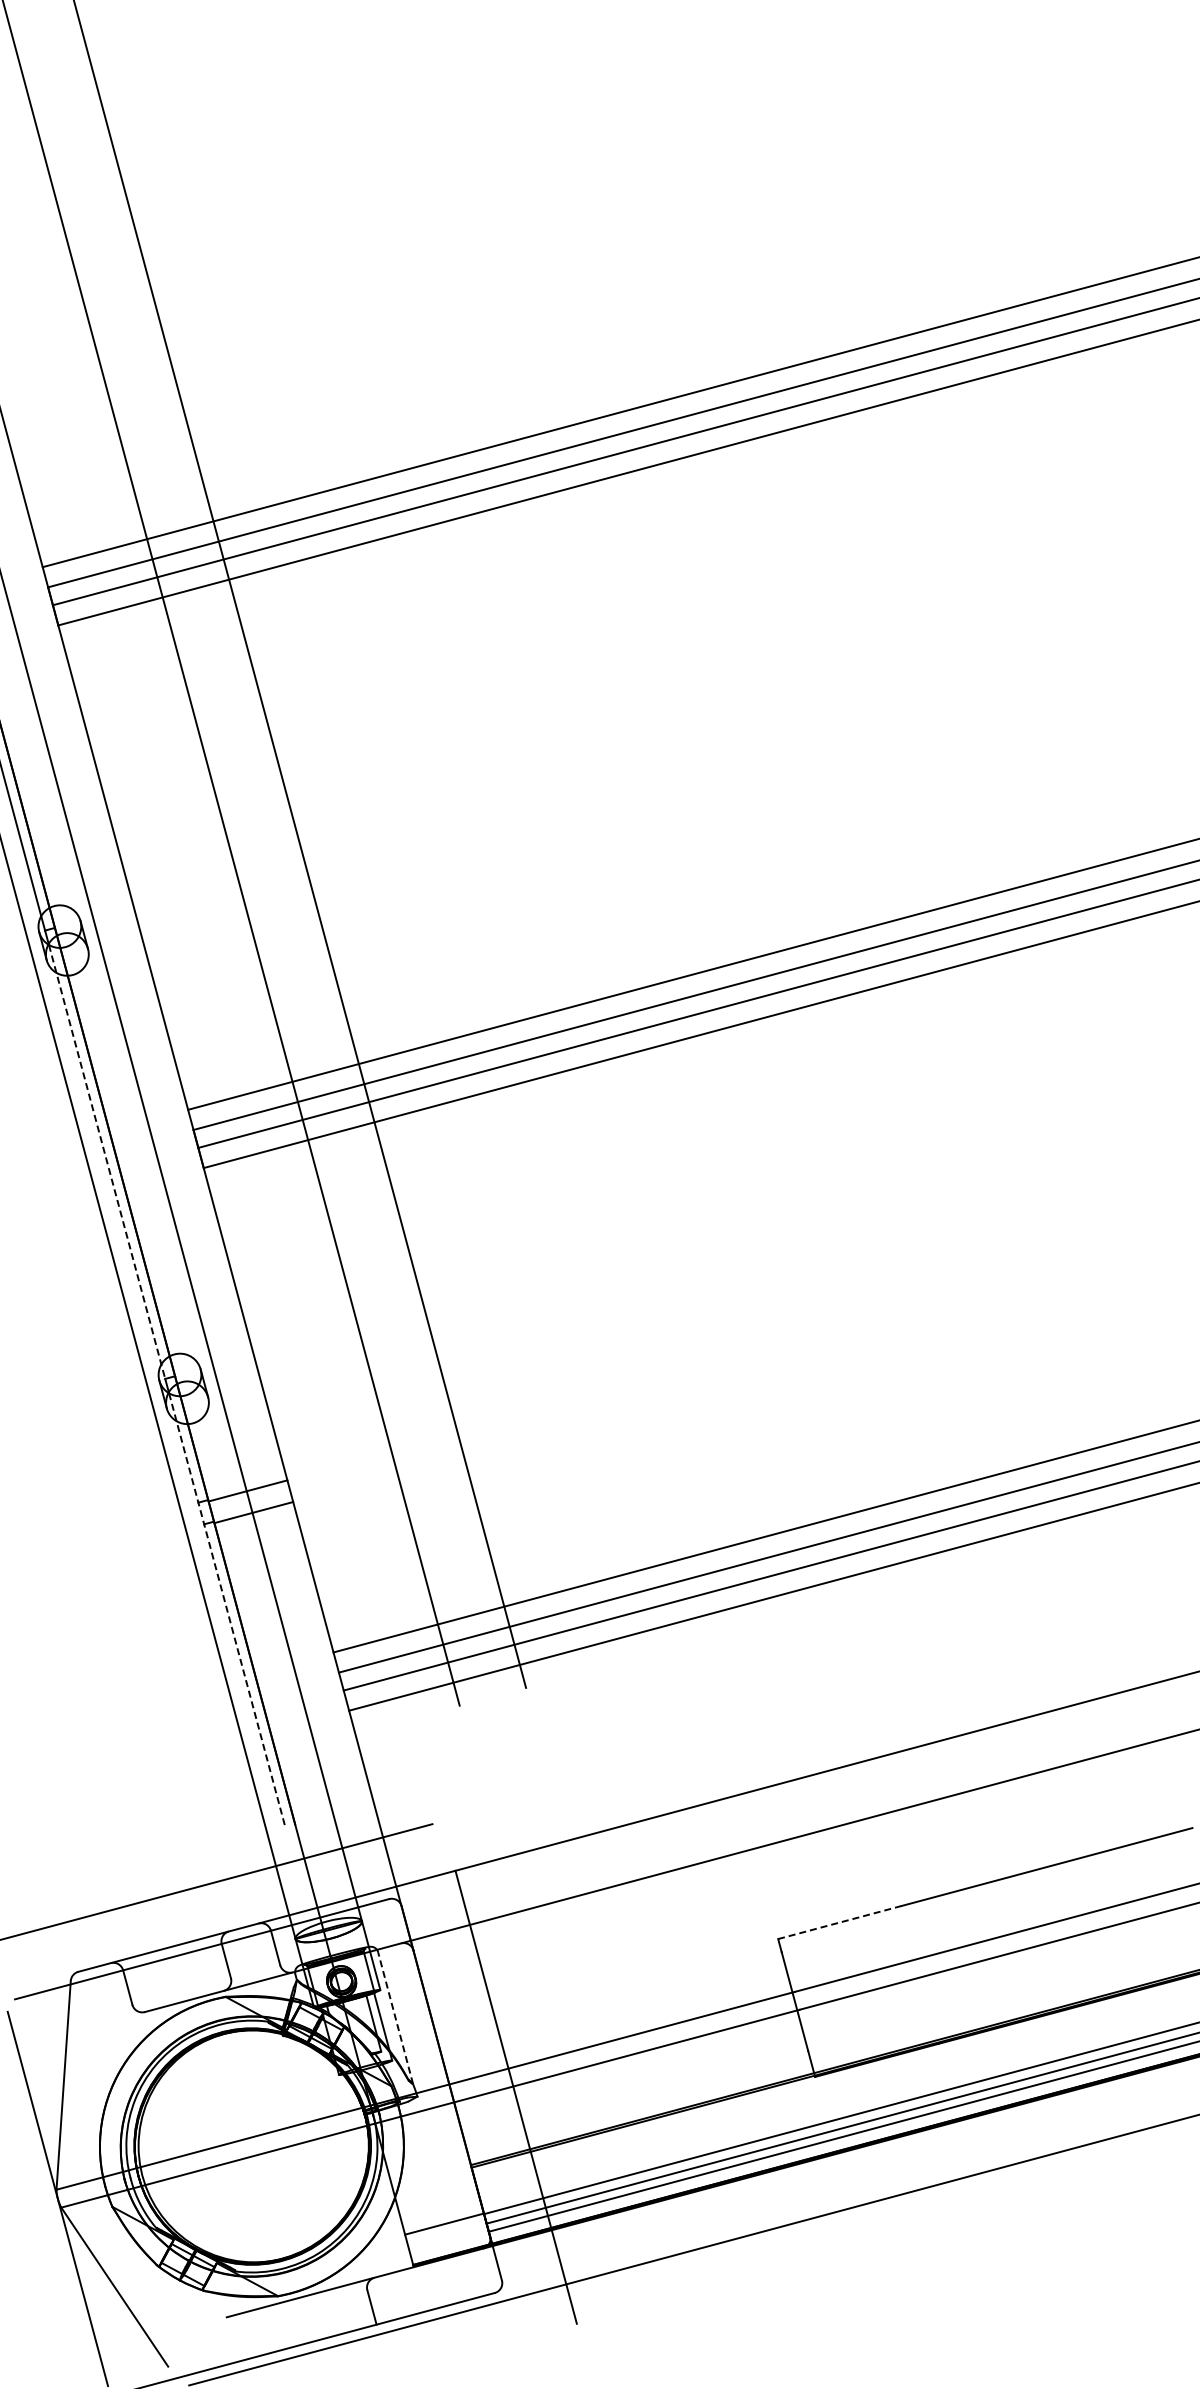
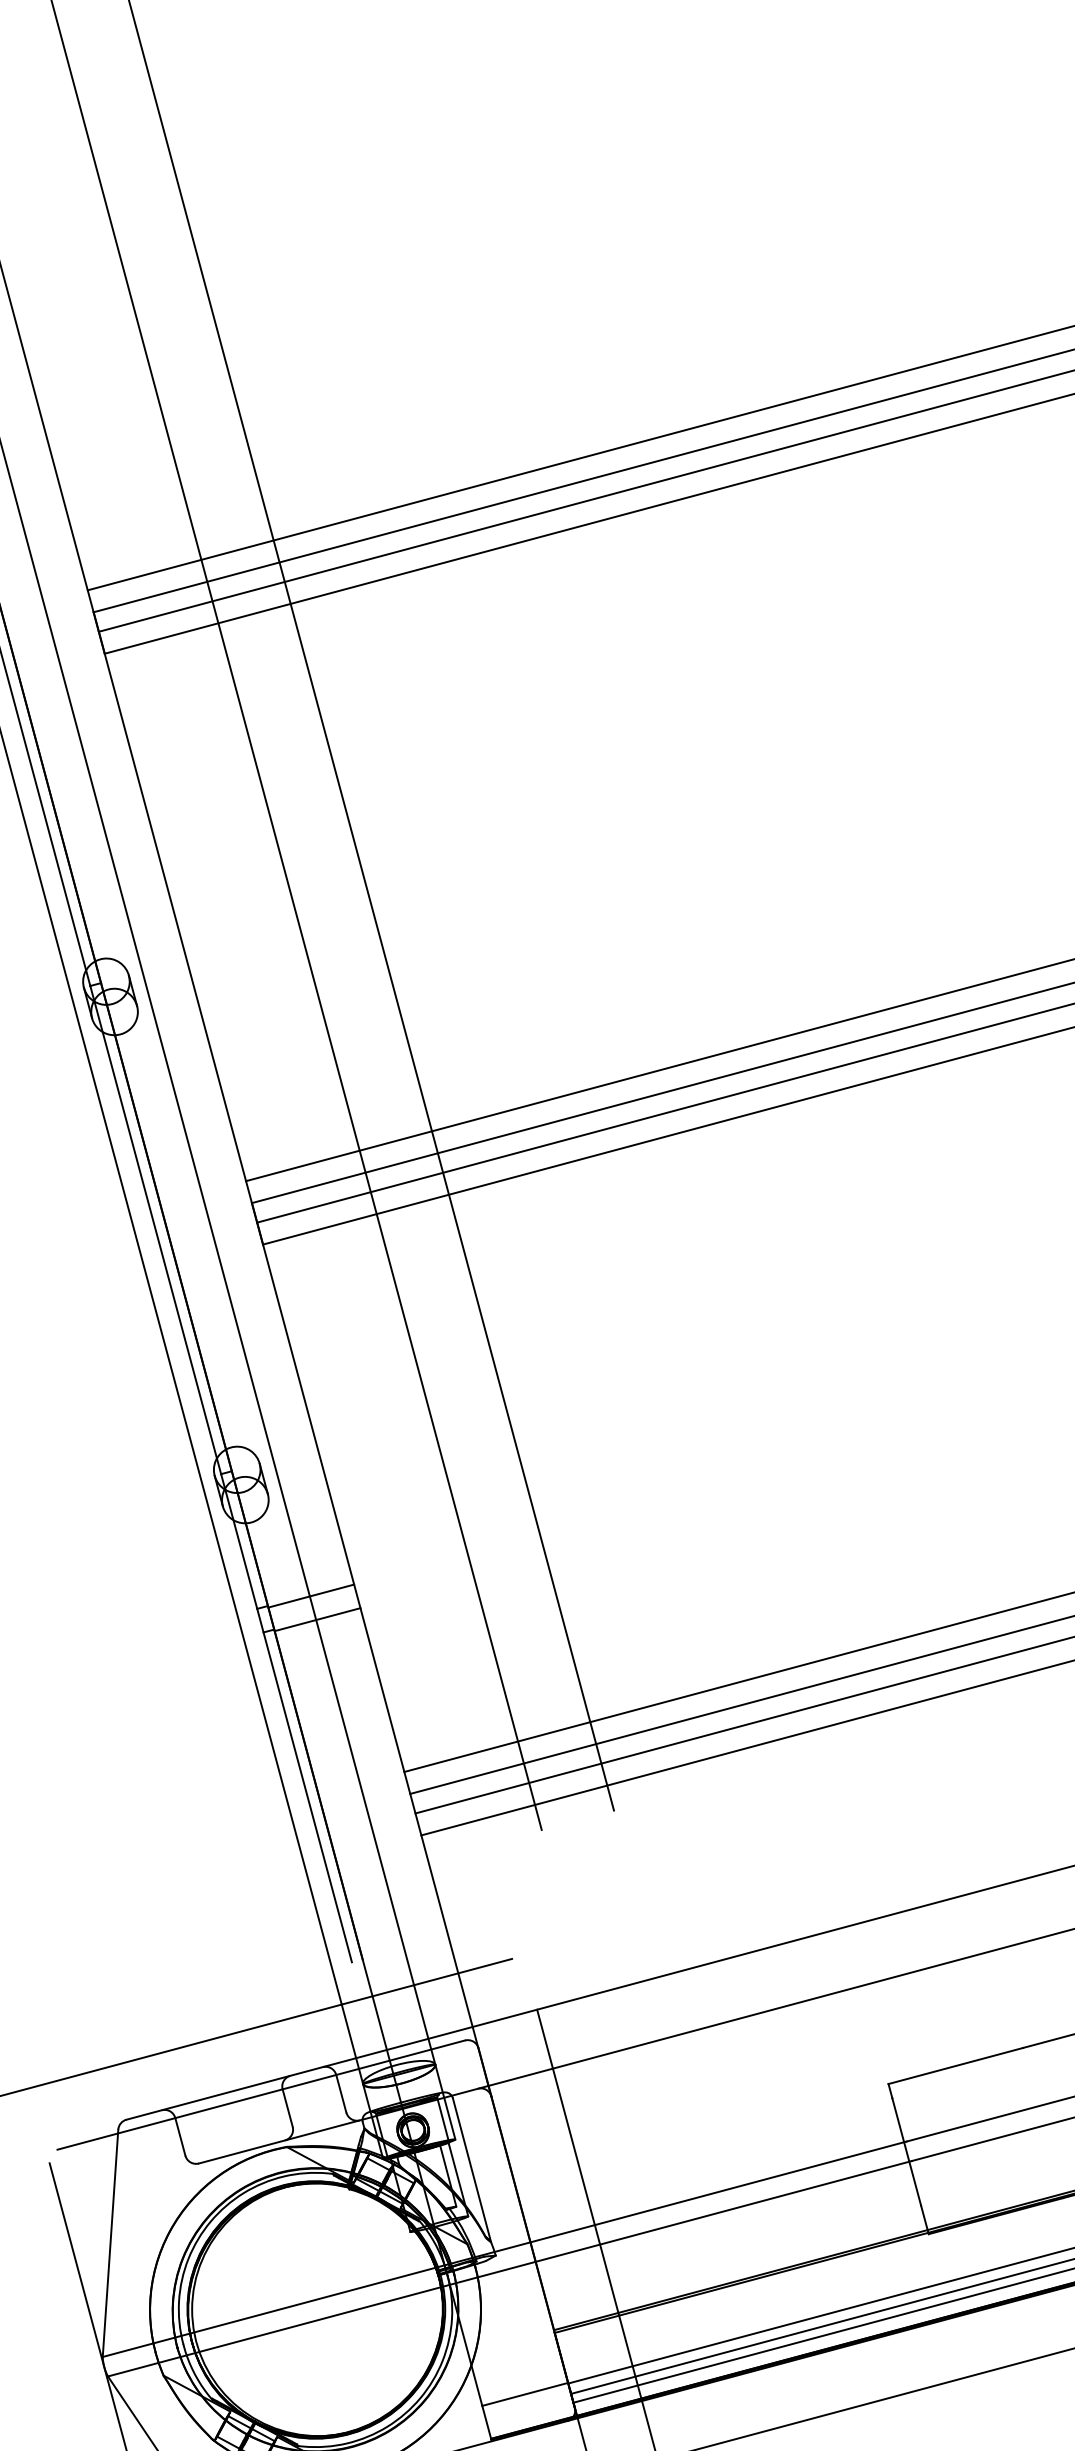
line: (107, 1161) -> (158, 1237), dashed -> solid
line: (227, 1610) -> (288, 1726), dashed -> solid
line: (839, 1922) -> (955, 2065), dashed -> solid
line: (395, 2017) -> (471, 2169), dashed -> solid

